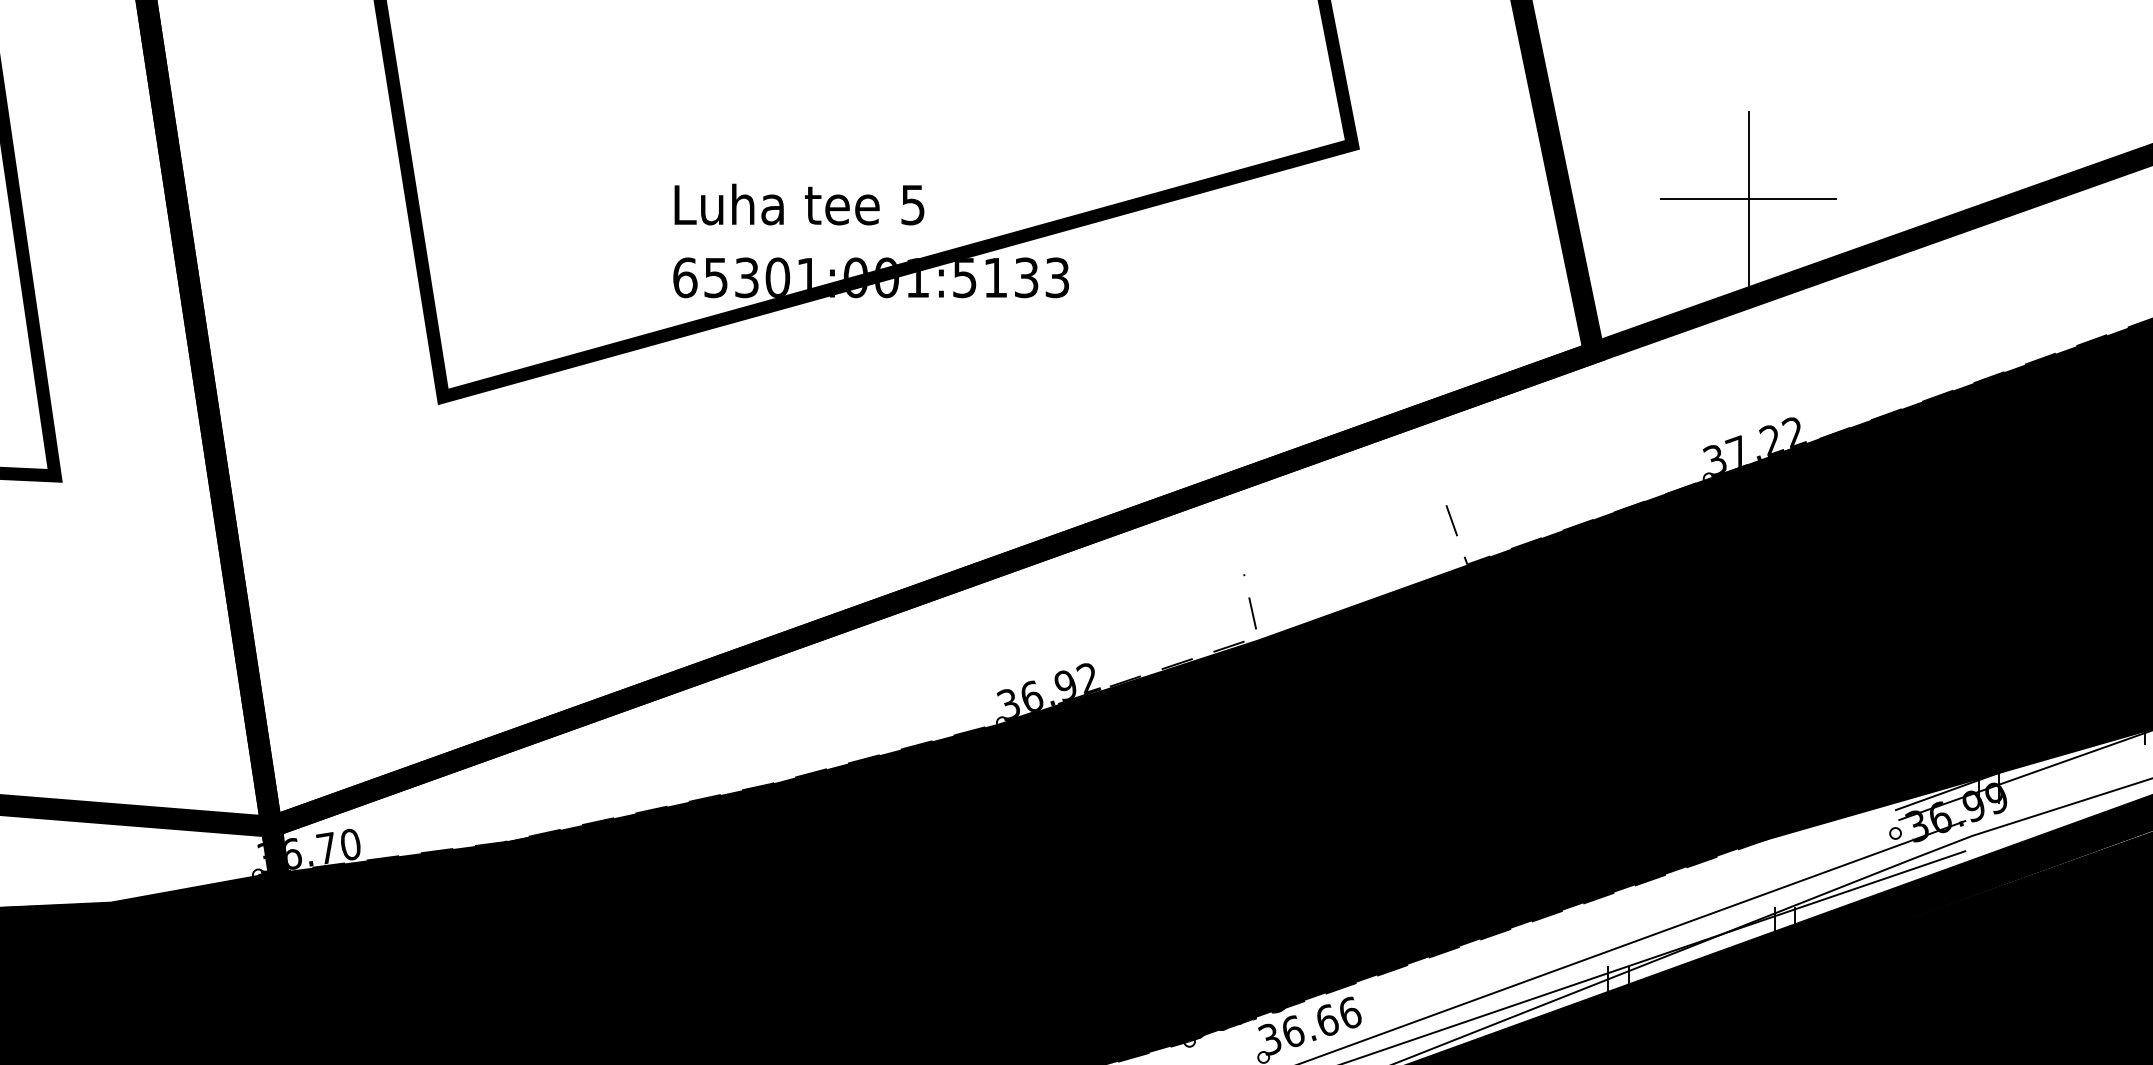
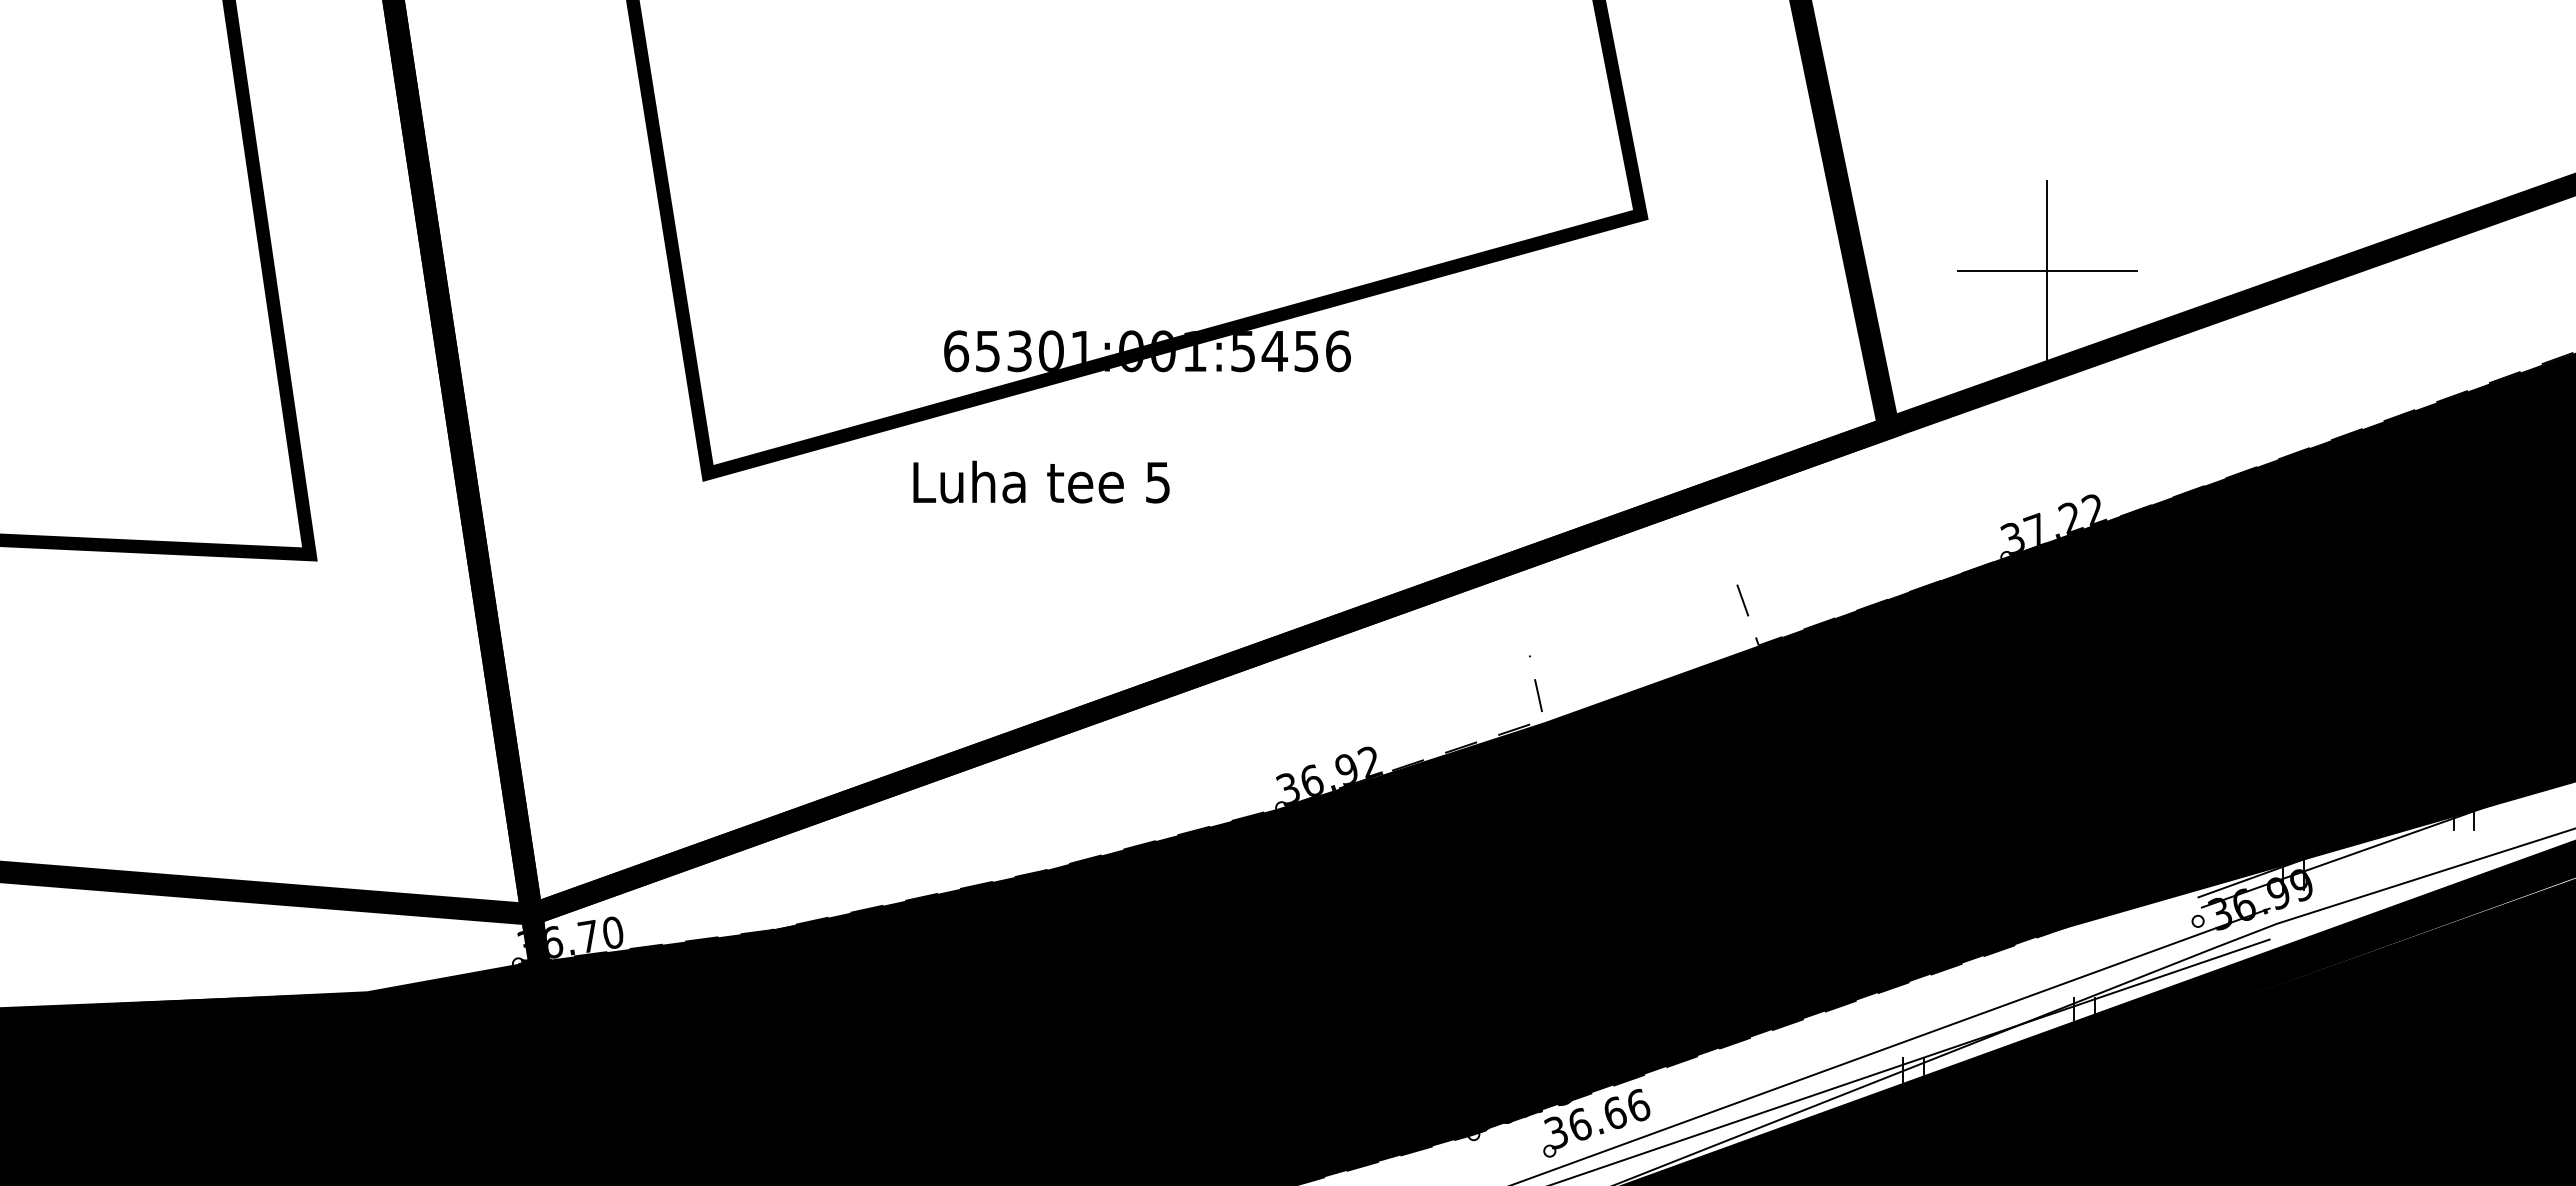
text: (799, 203) -> (1041, 481), moved
text: (1025, 278) -> (1305, 351), 65301:001:5133 -> 65301:001:5456

